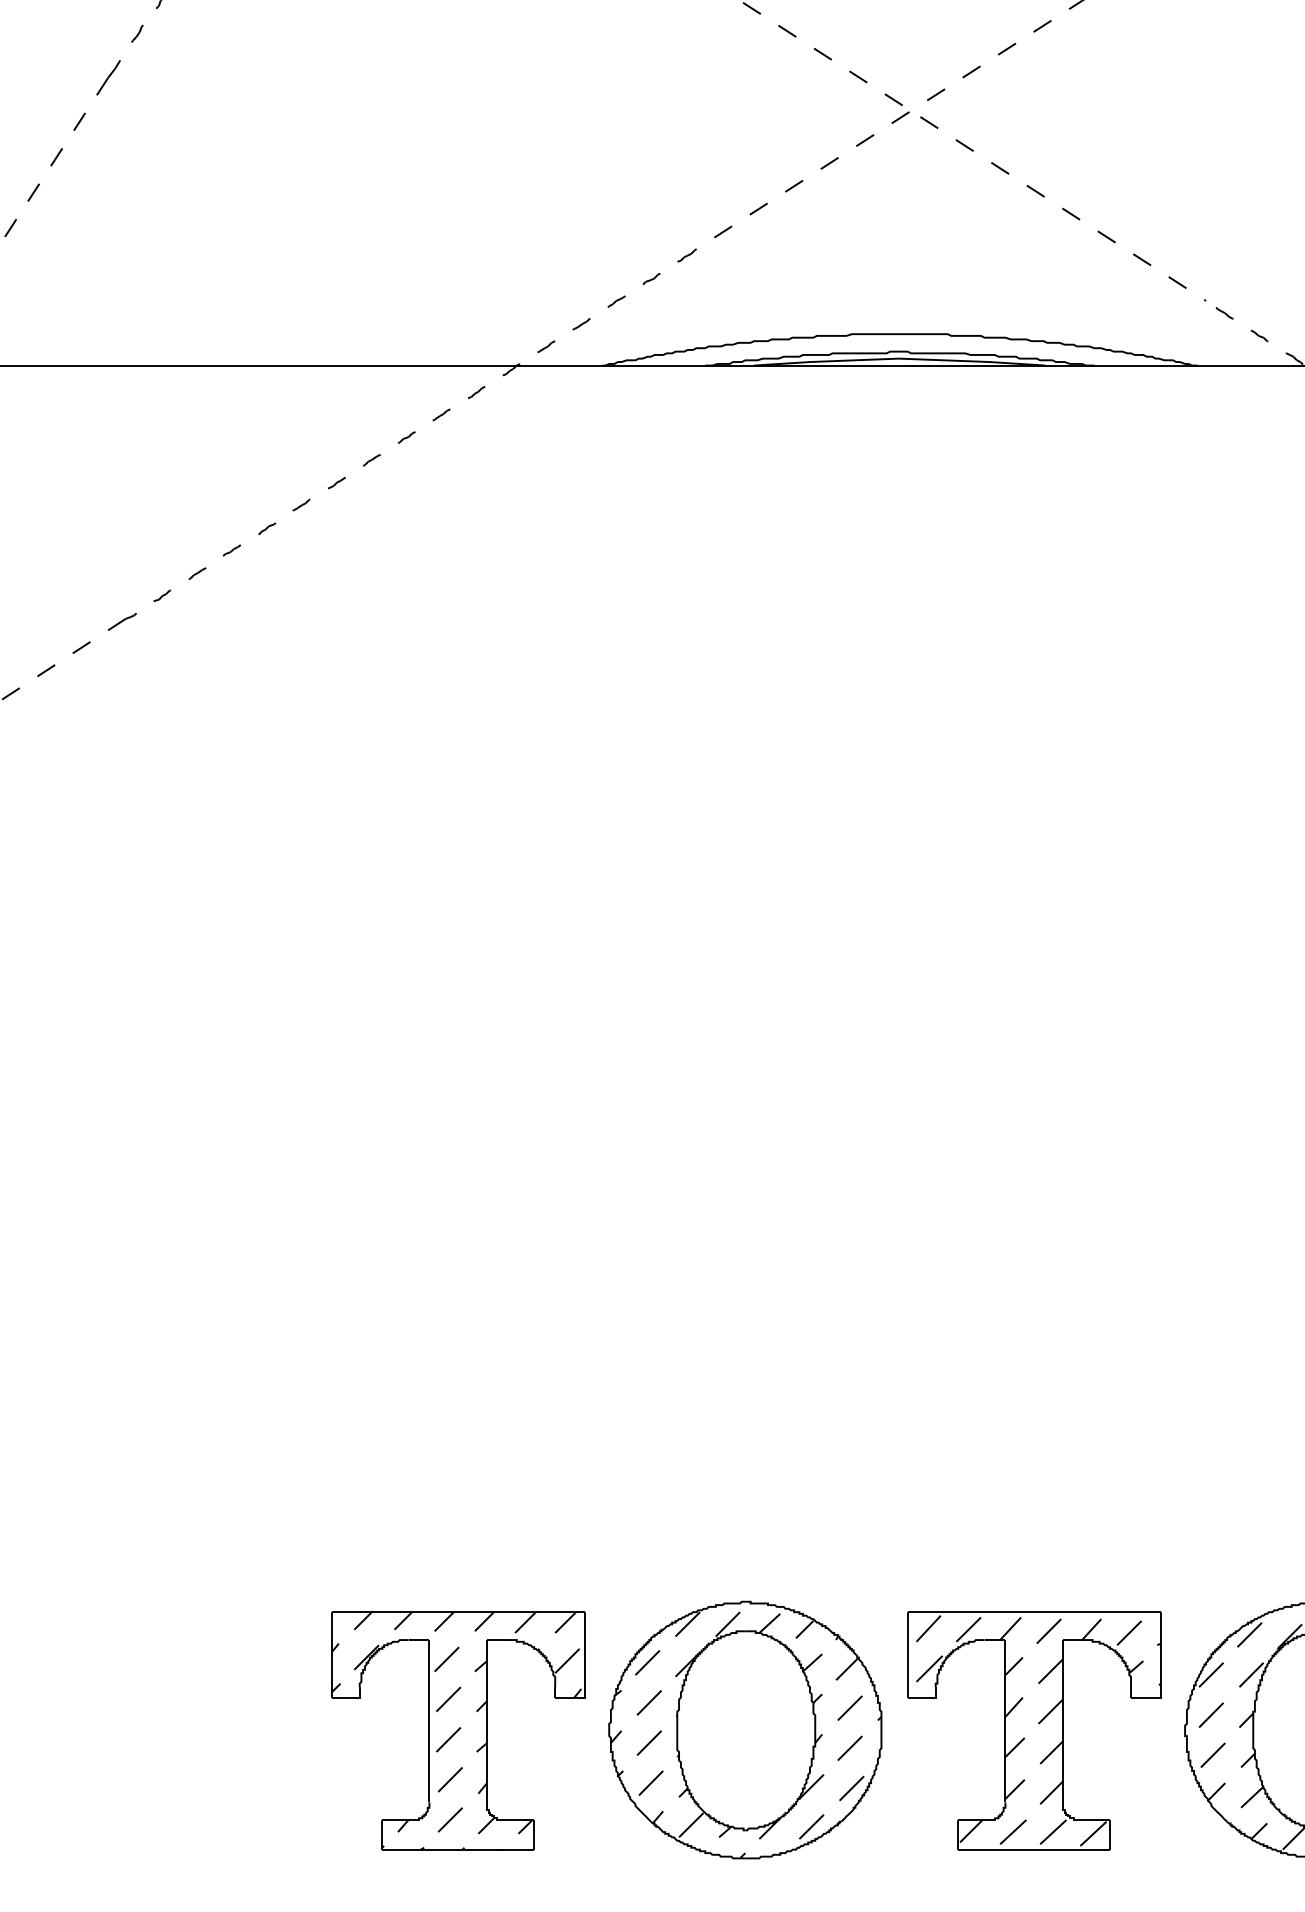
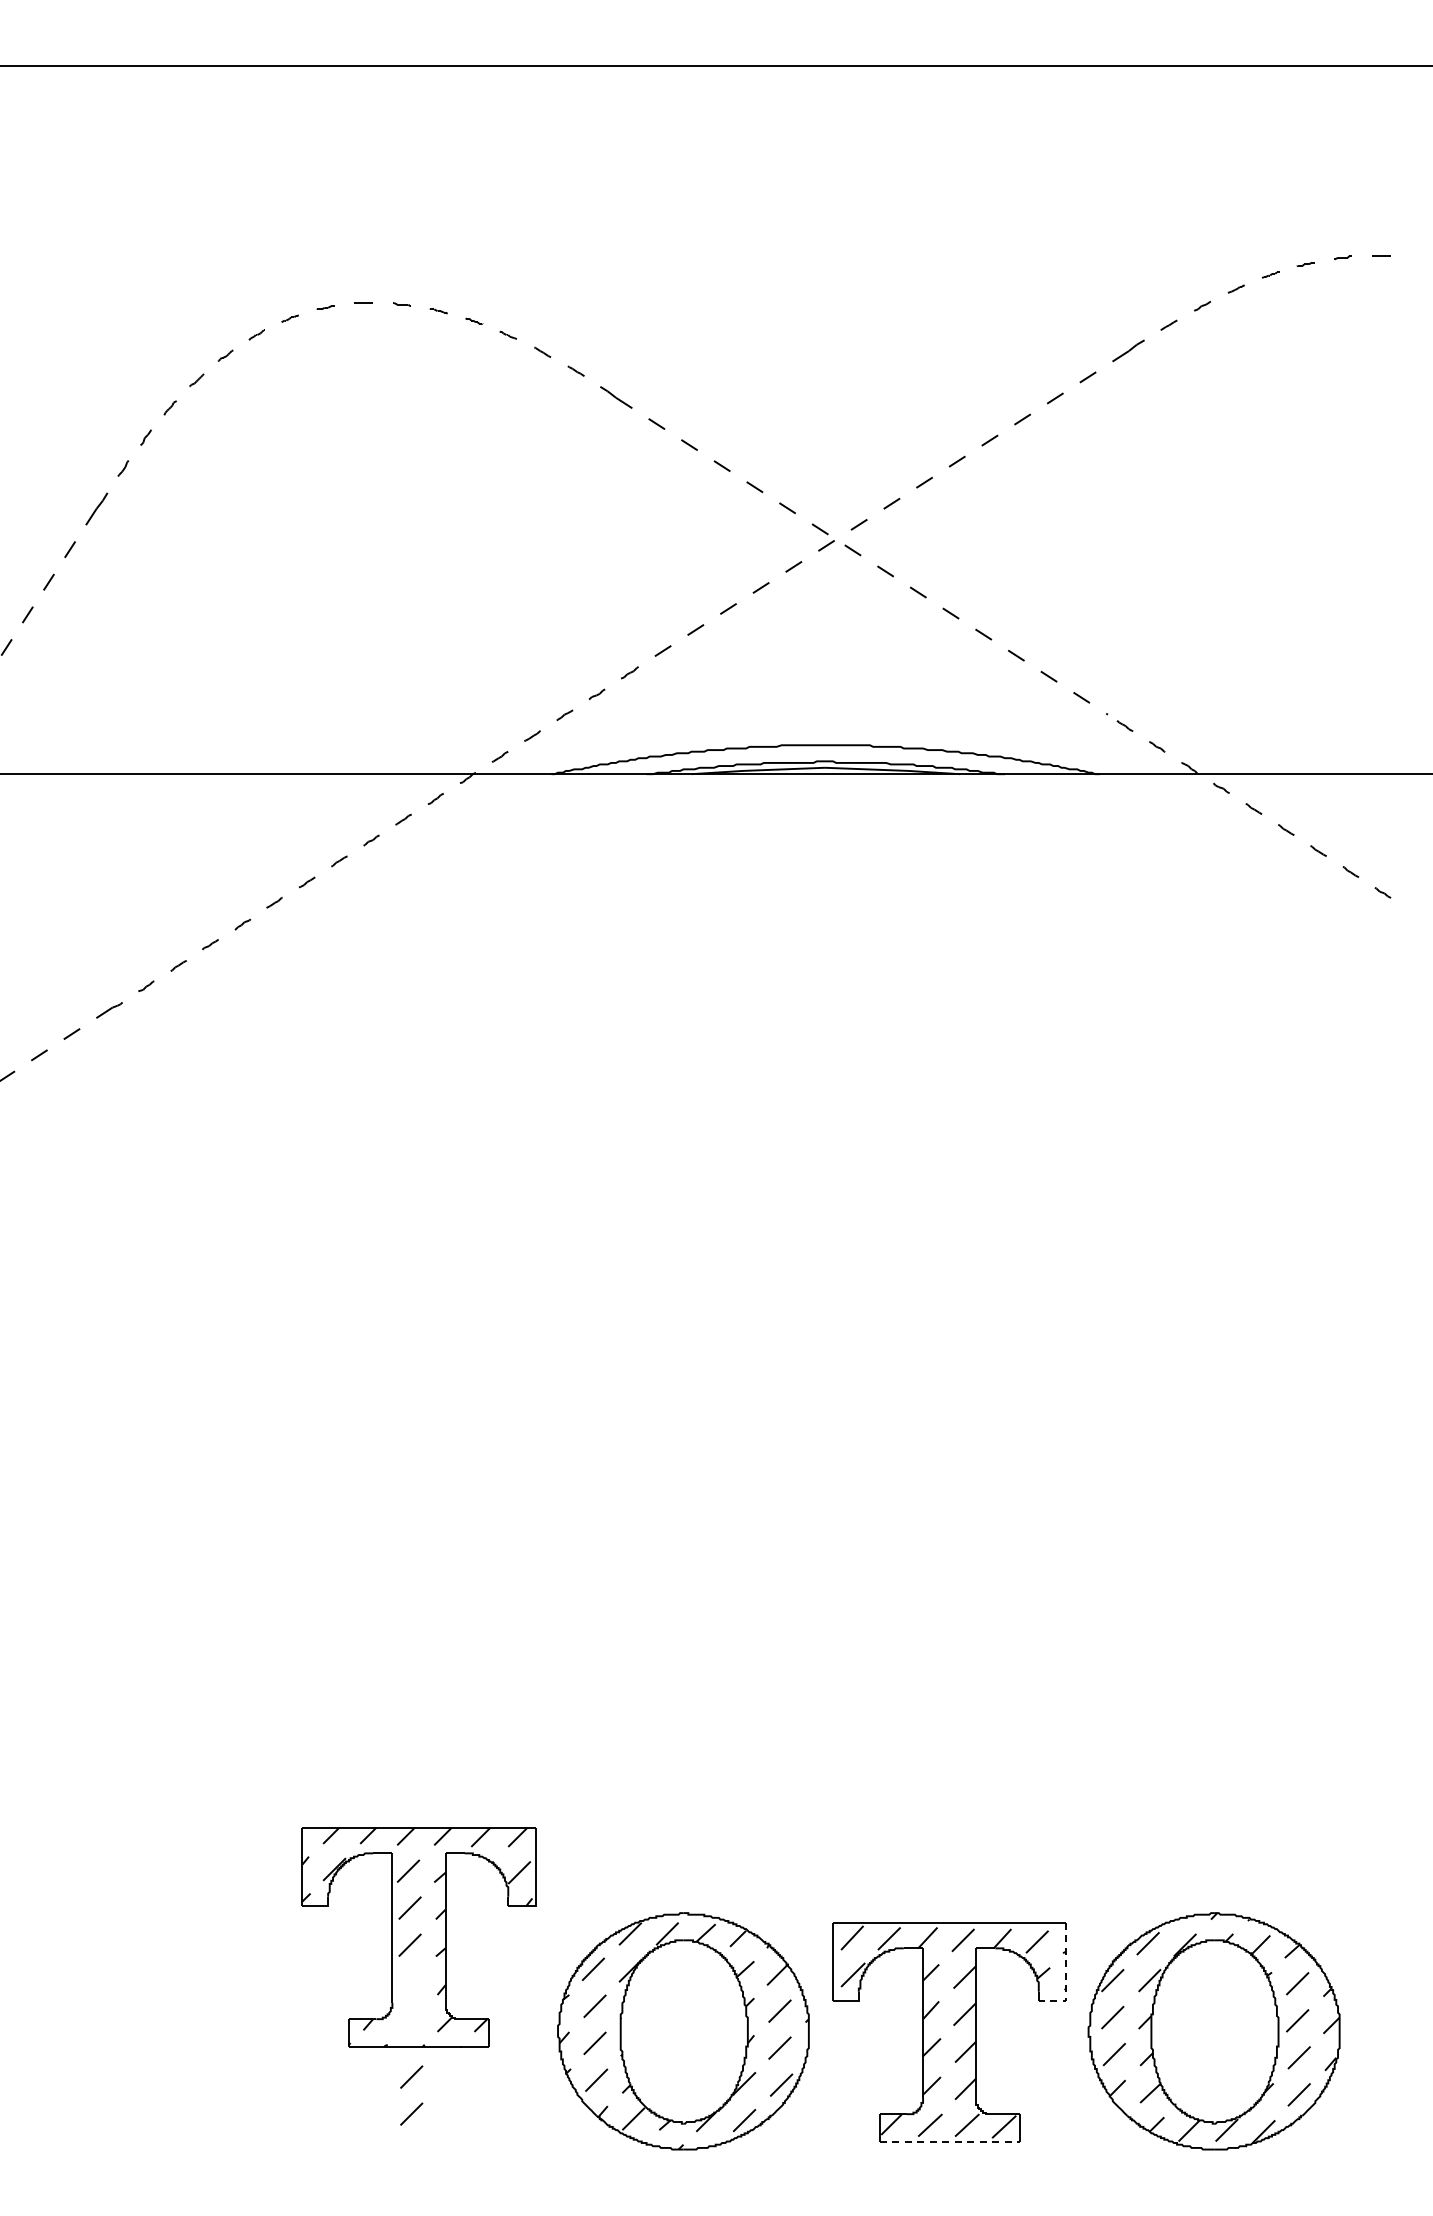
line: (1161, 1670) -> (1066, 1976), solid -> dashed
part: (457, 1731) -> (418, 1937), moved
line: (1034, 1849) -> (949, 2141), solid -> dashed

